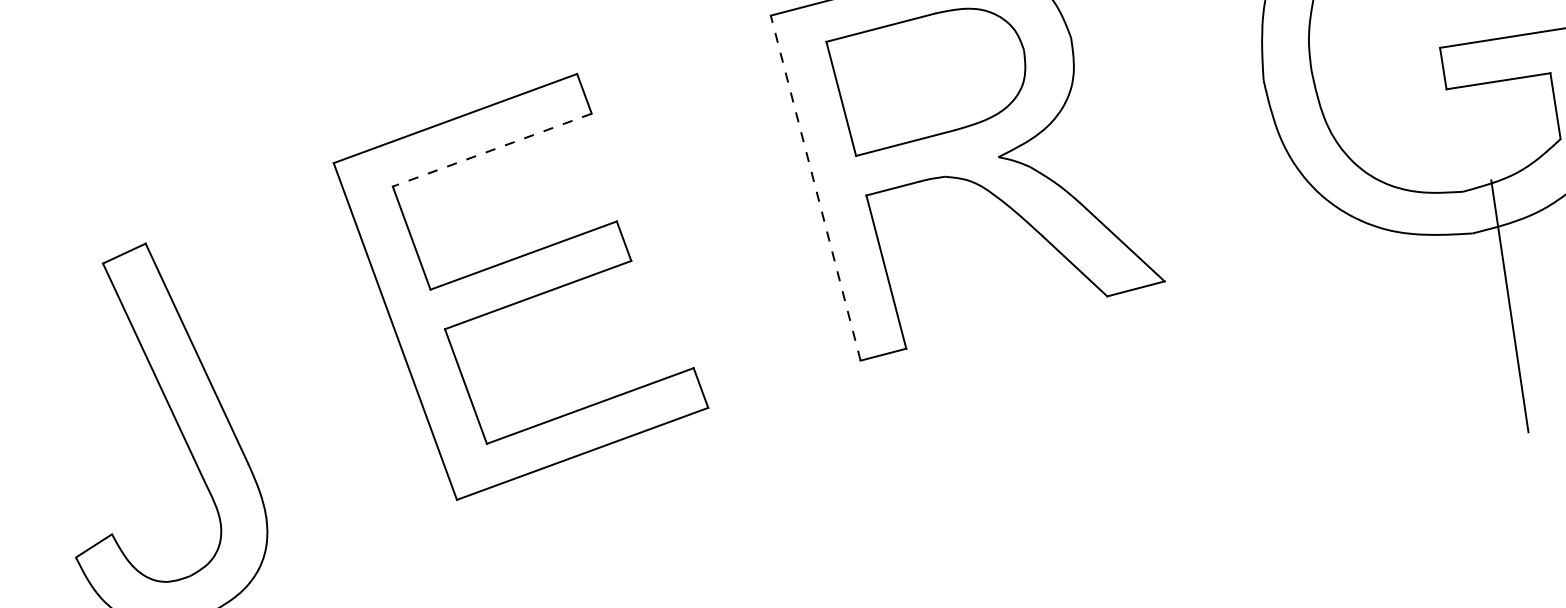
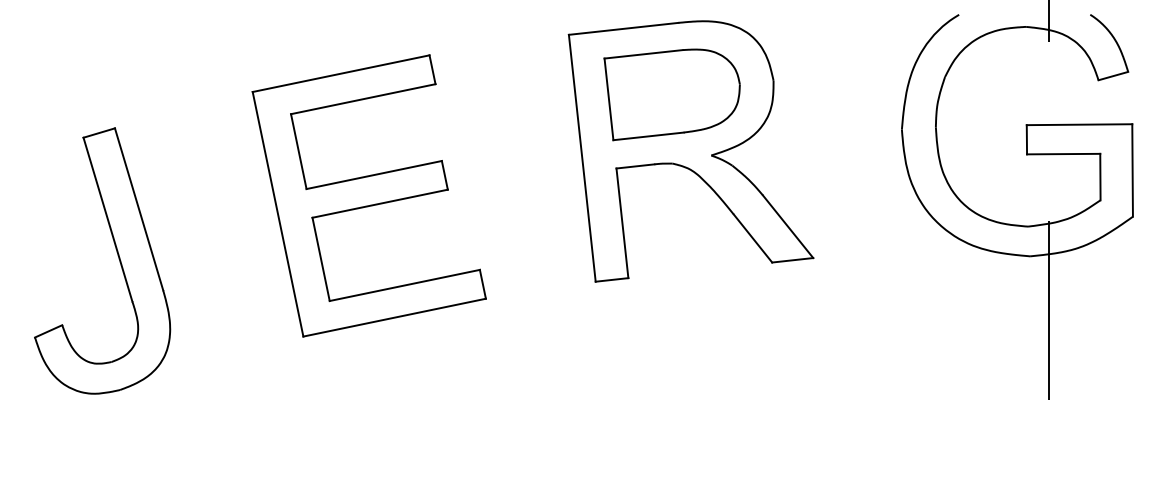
line: (492, 150) -> (363, 99), dashed -> solid
line: (815, 186) -> (582, 157), dashed -> solid

